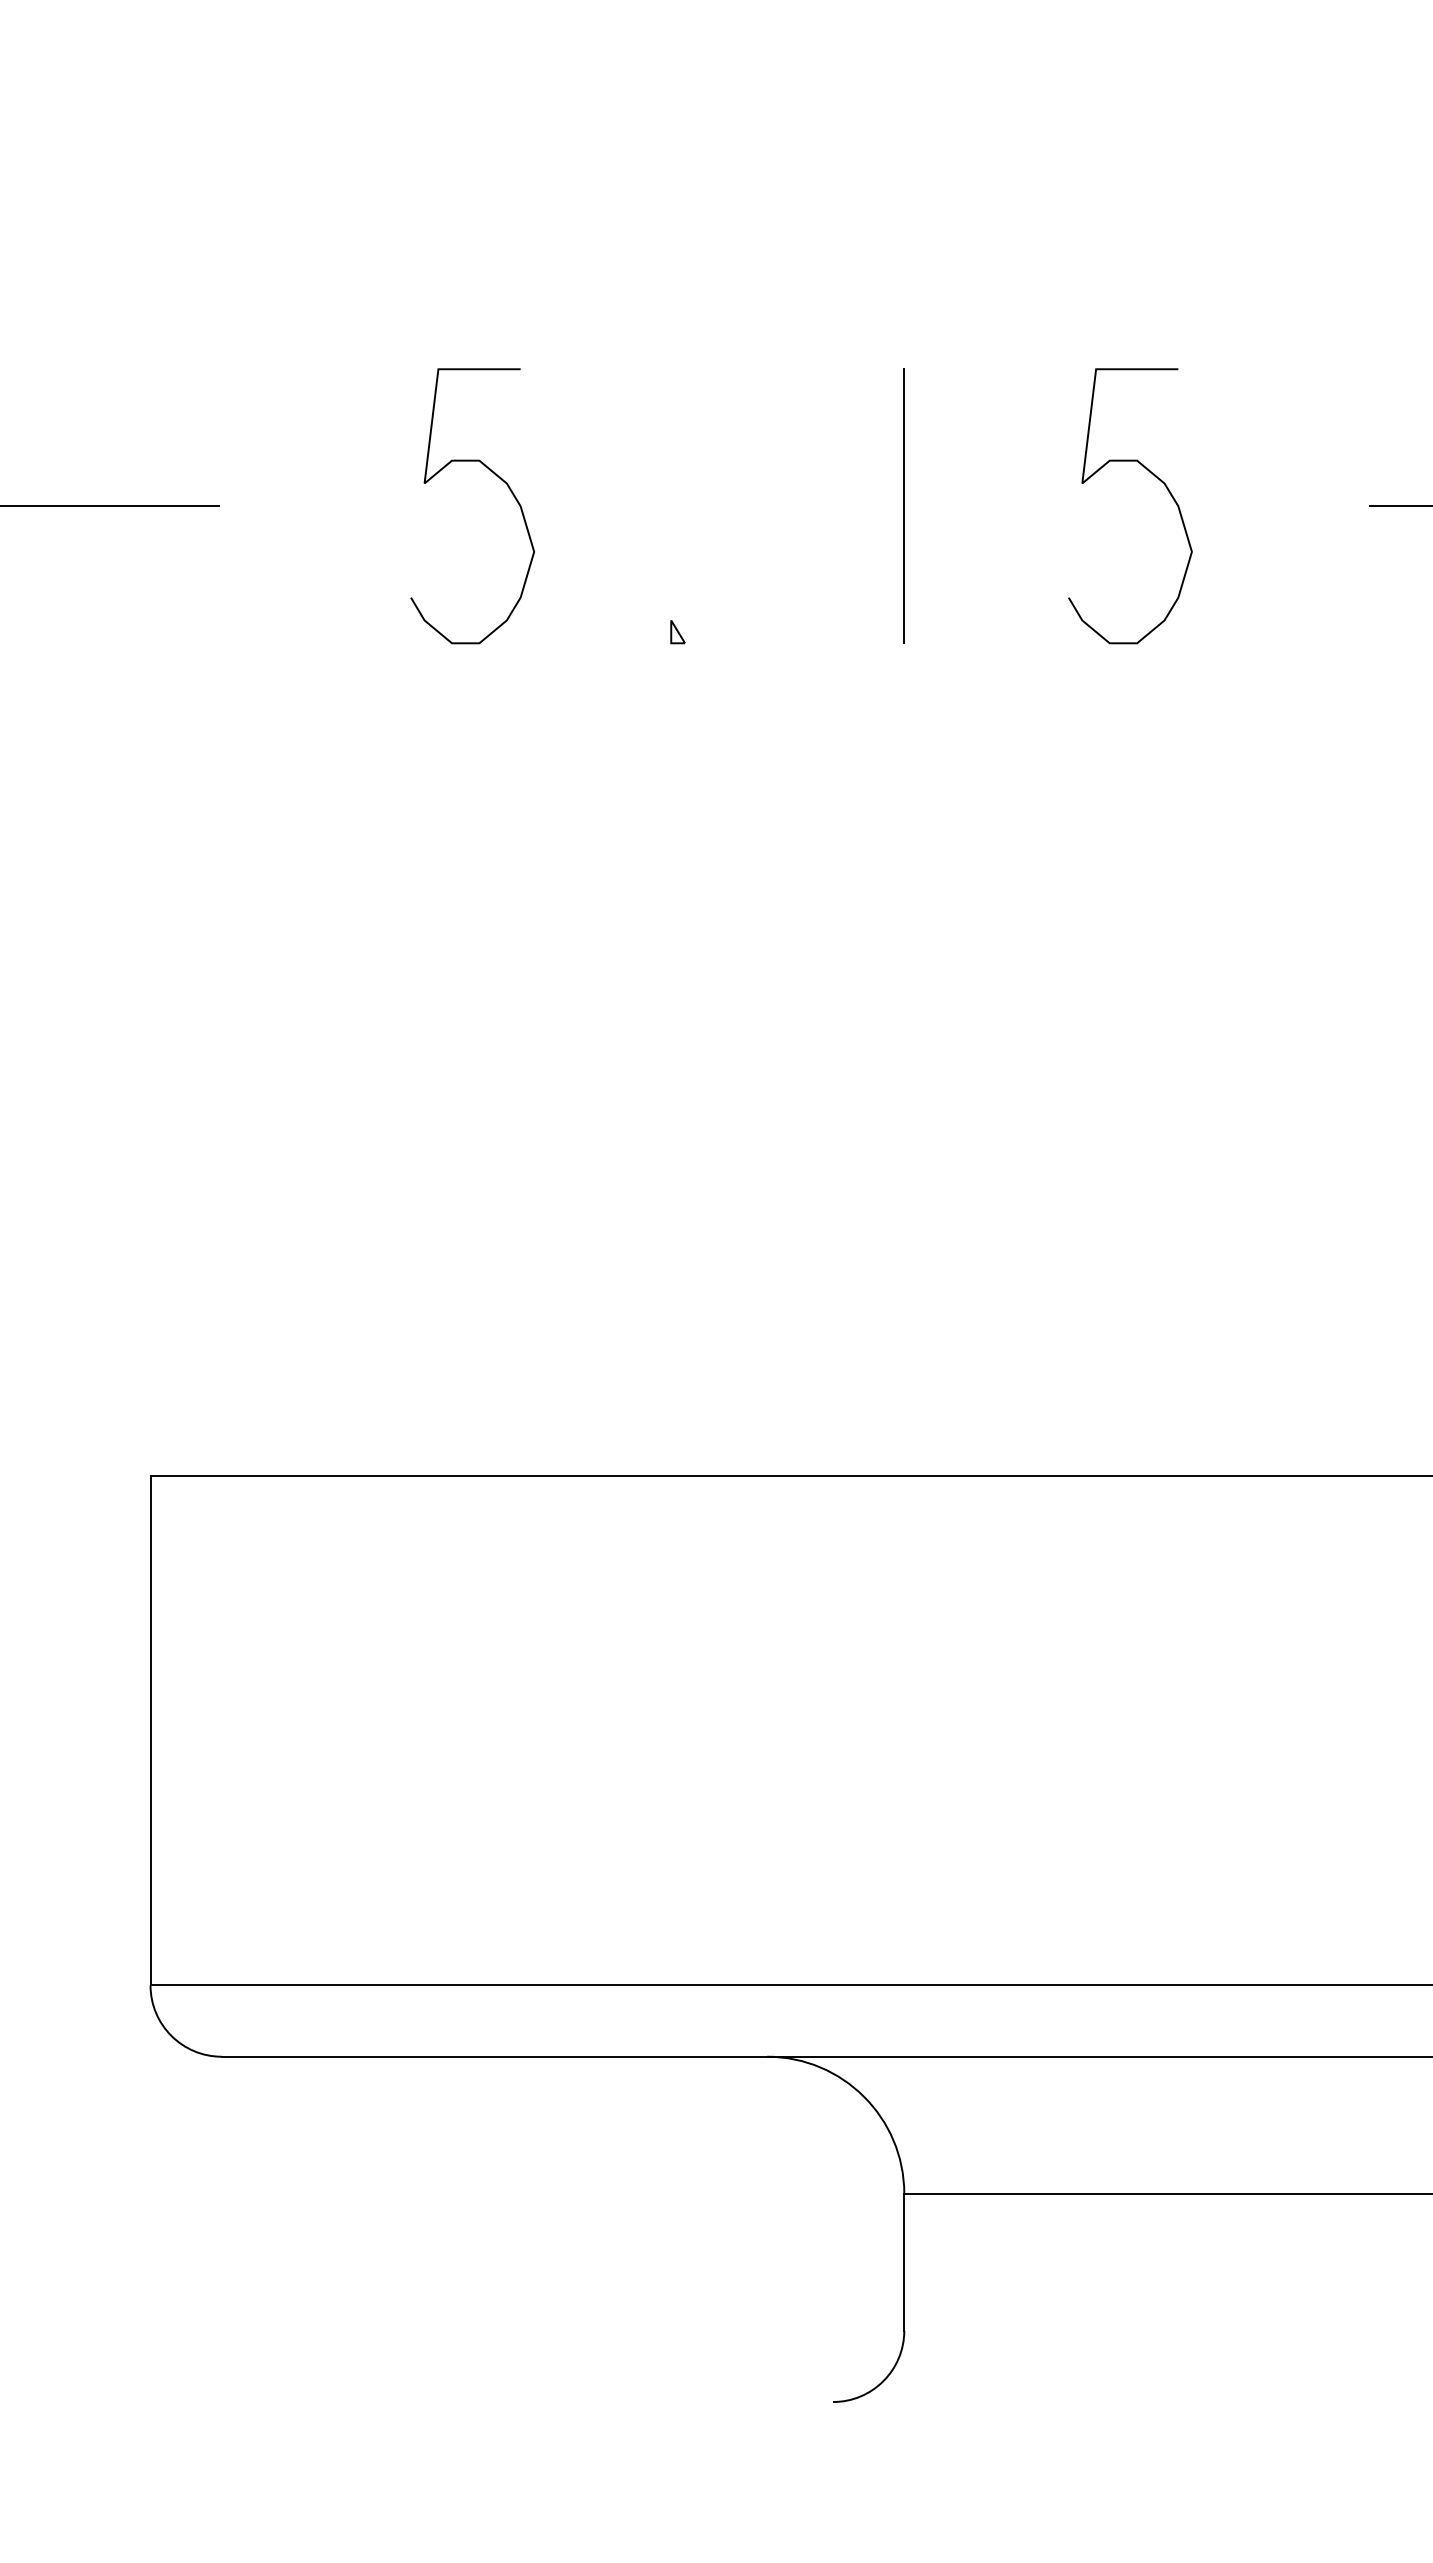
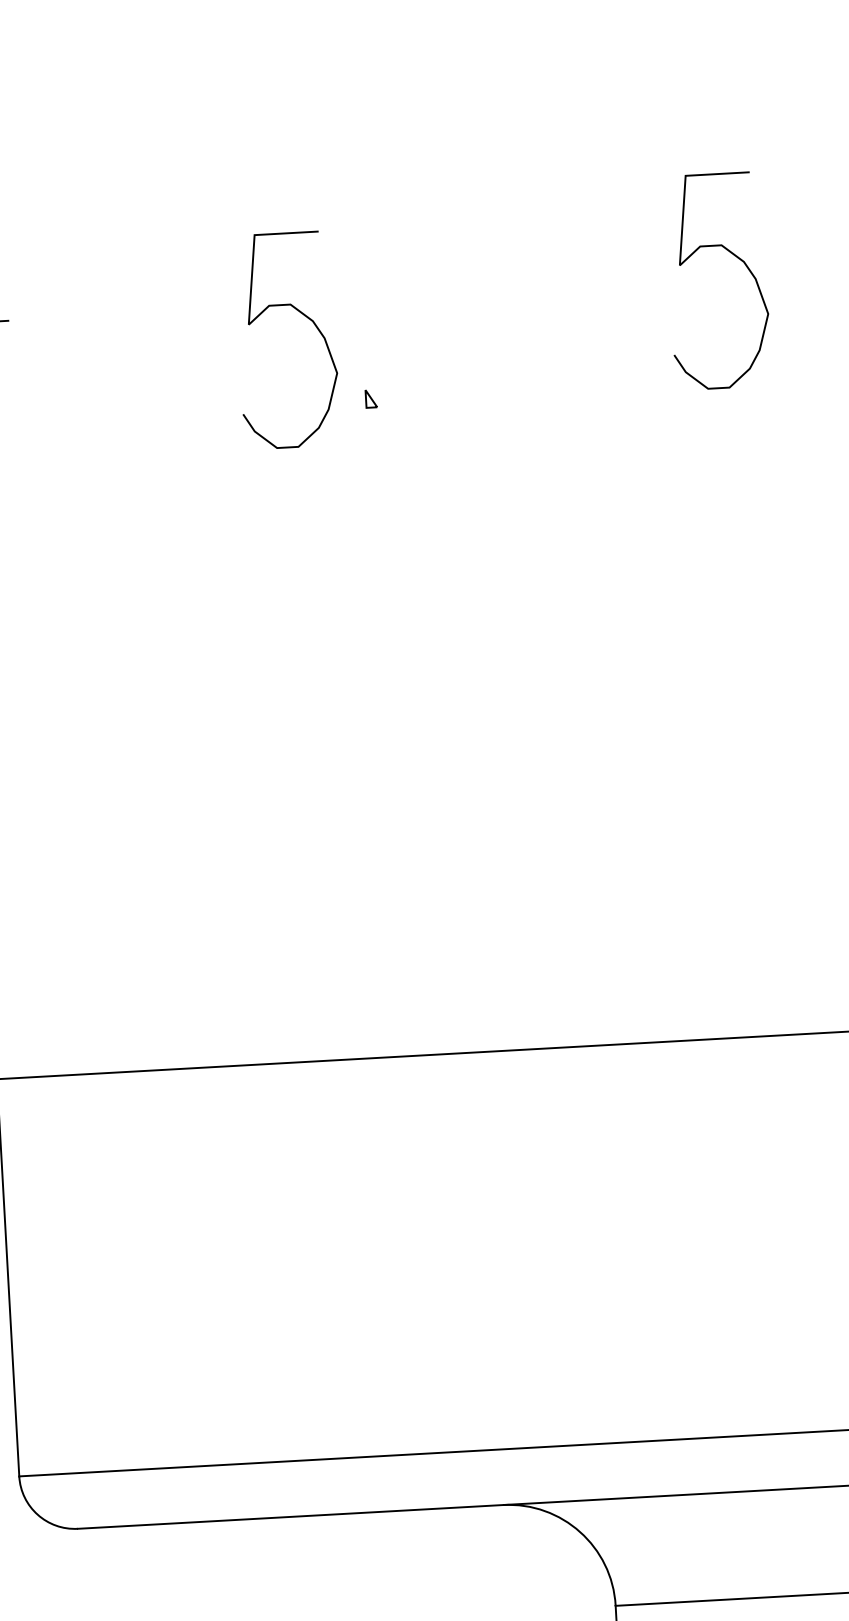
curve: (496, 476) -> (304, 316), moved
line: (904, 506) -> (542, 291), removed

